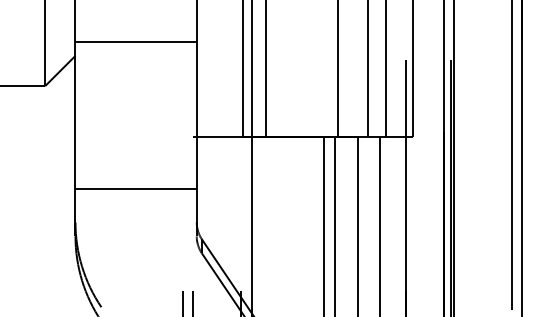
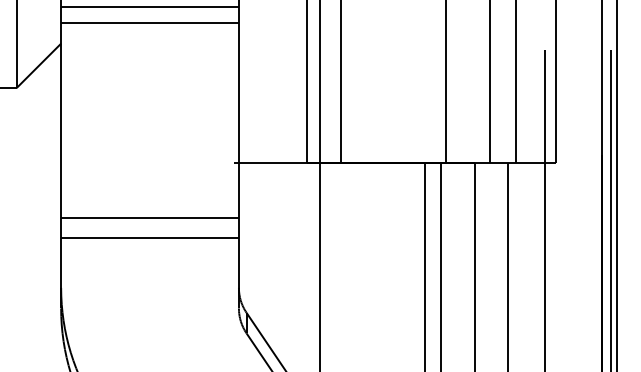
line: (135, 30) -> (149, 6), added
line: (135, 174) -> (149, 217), added

